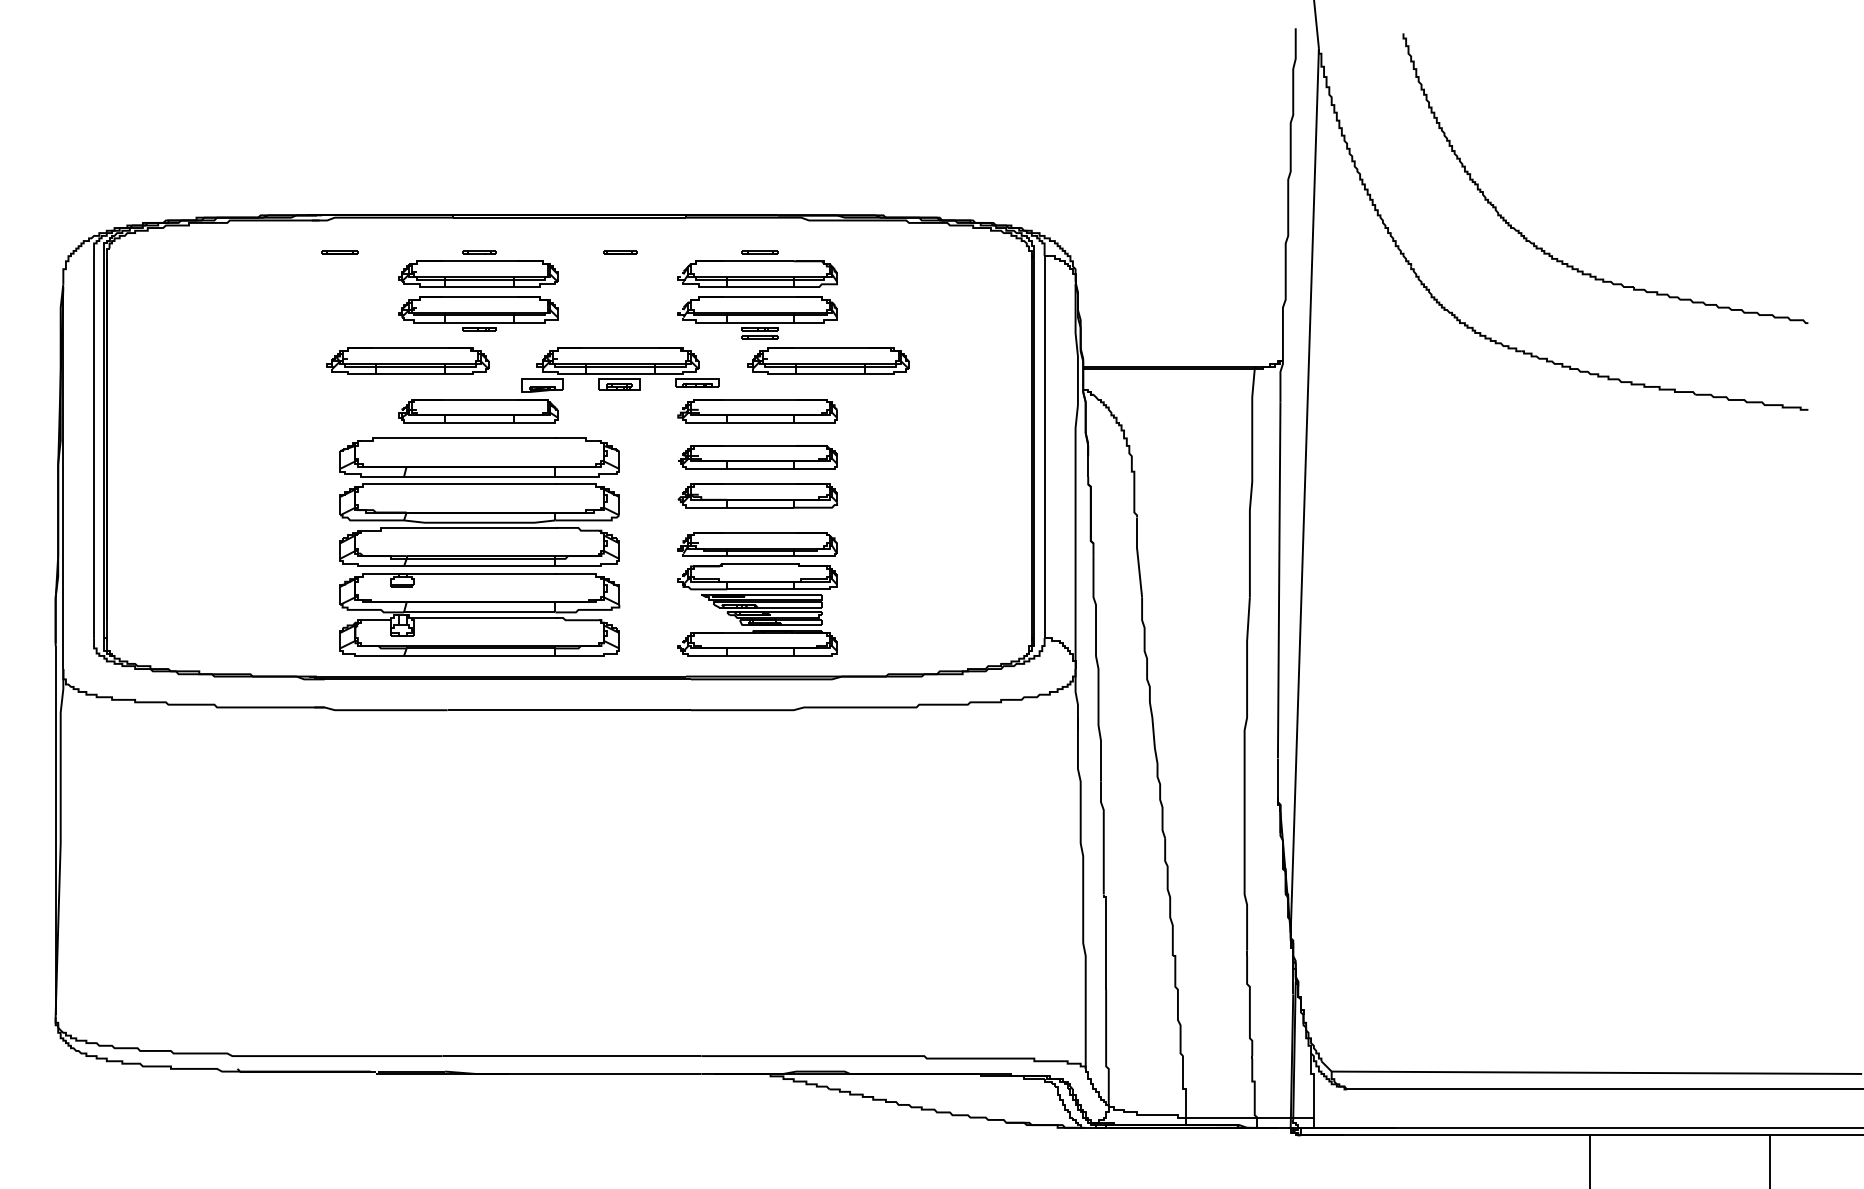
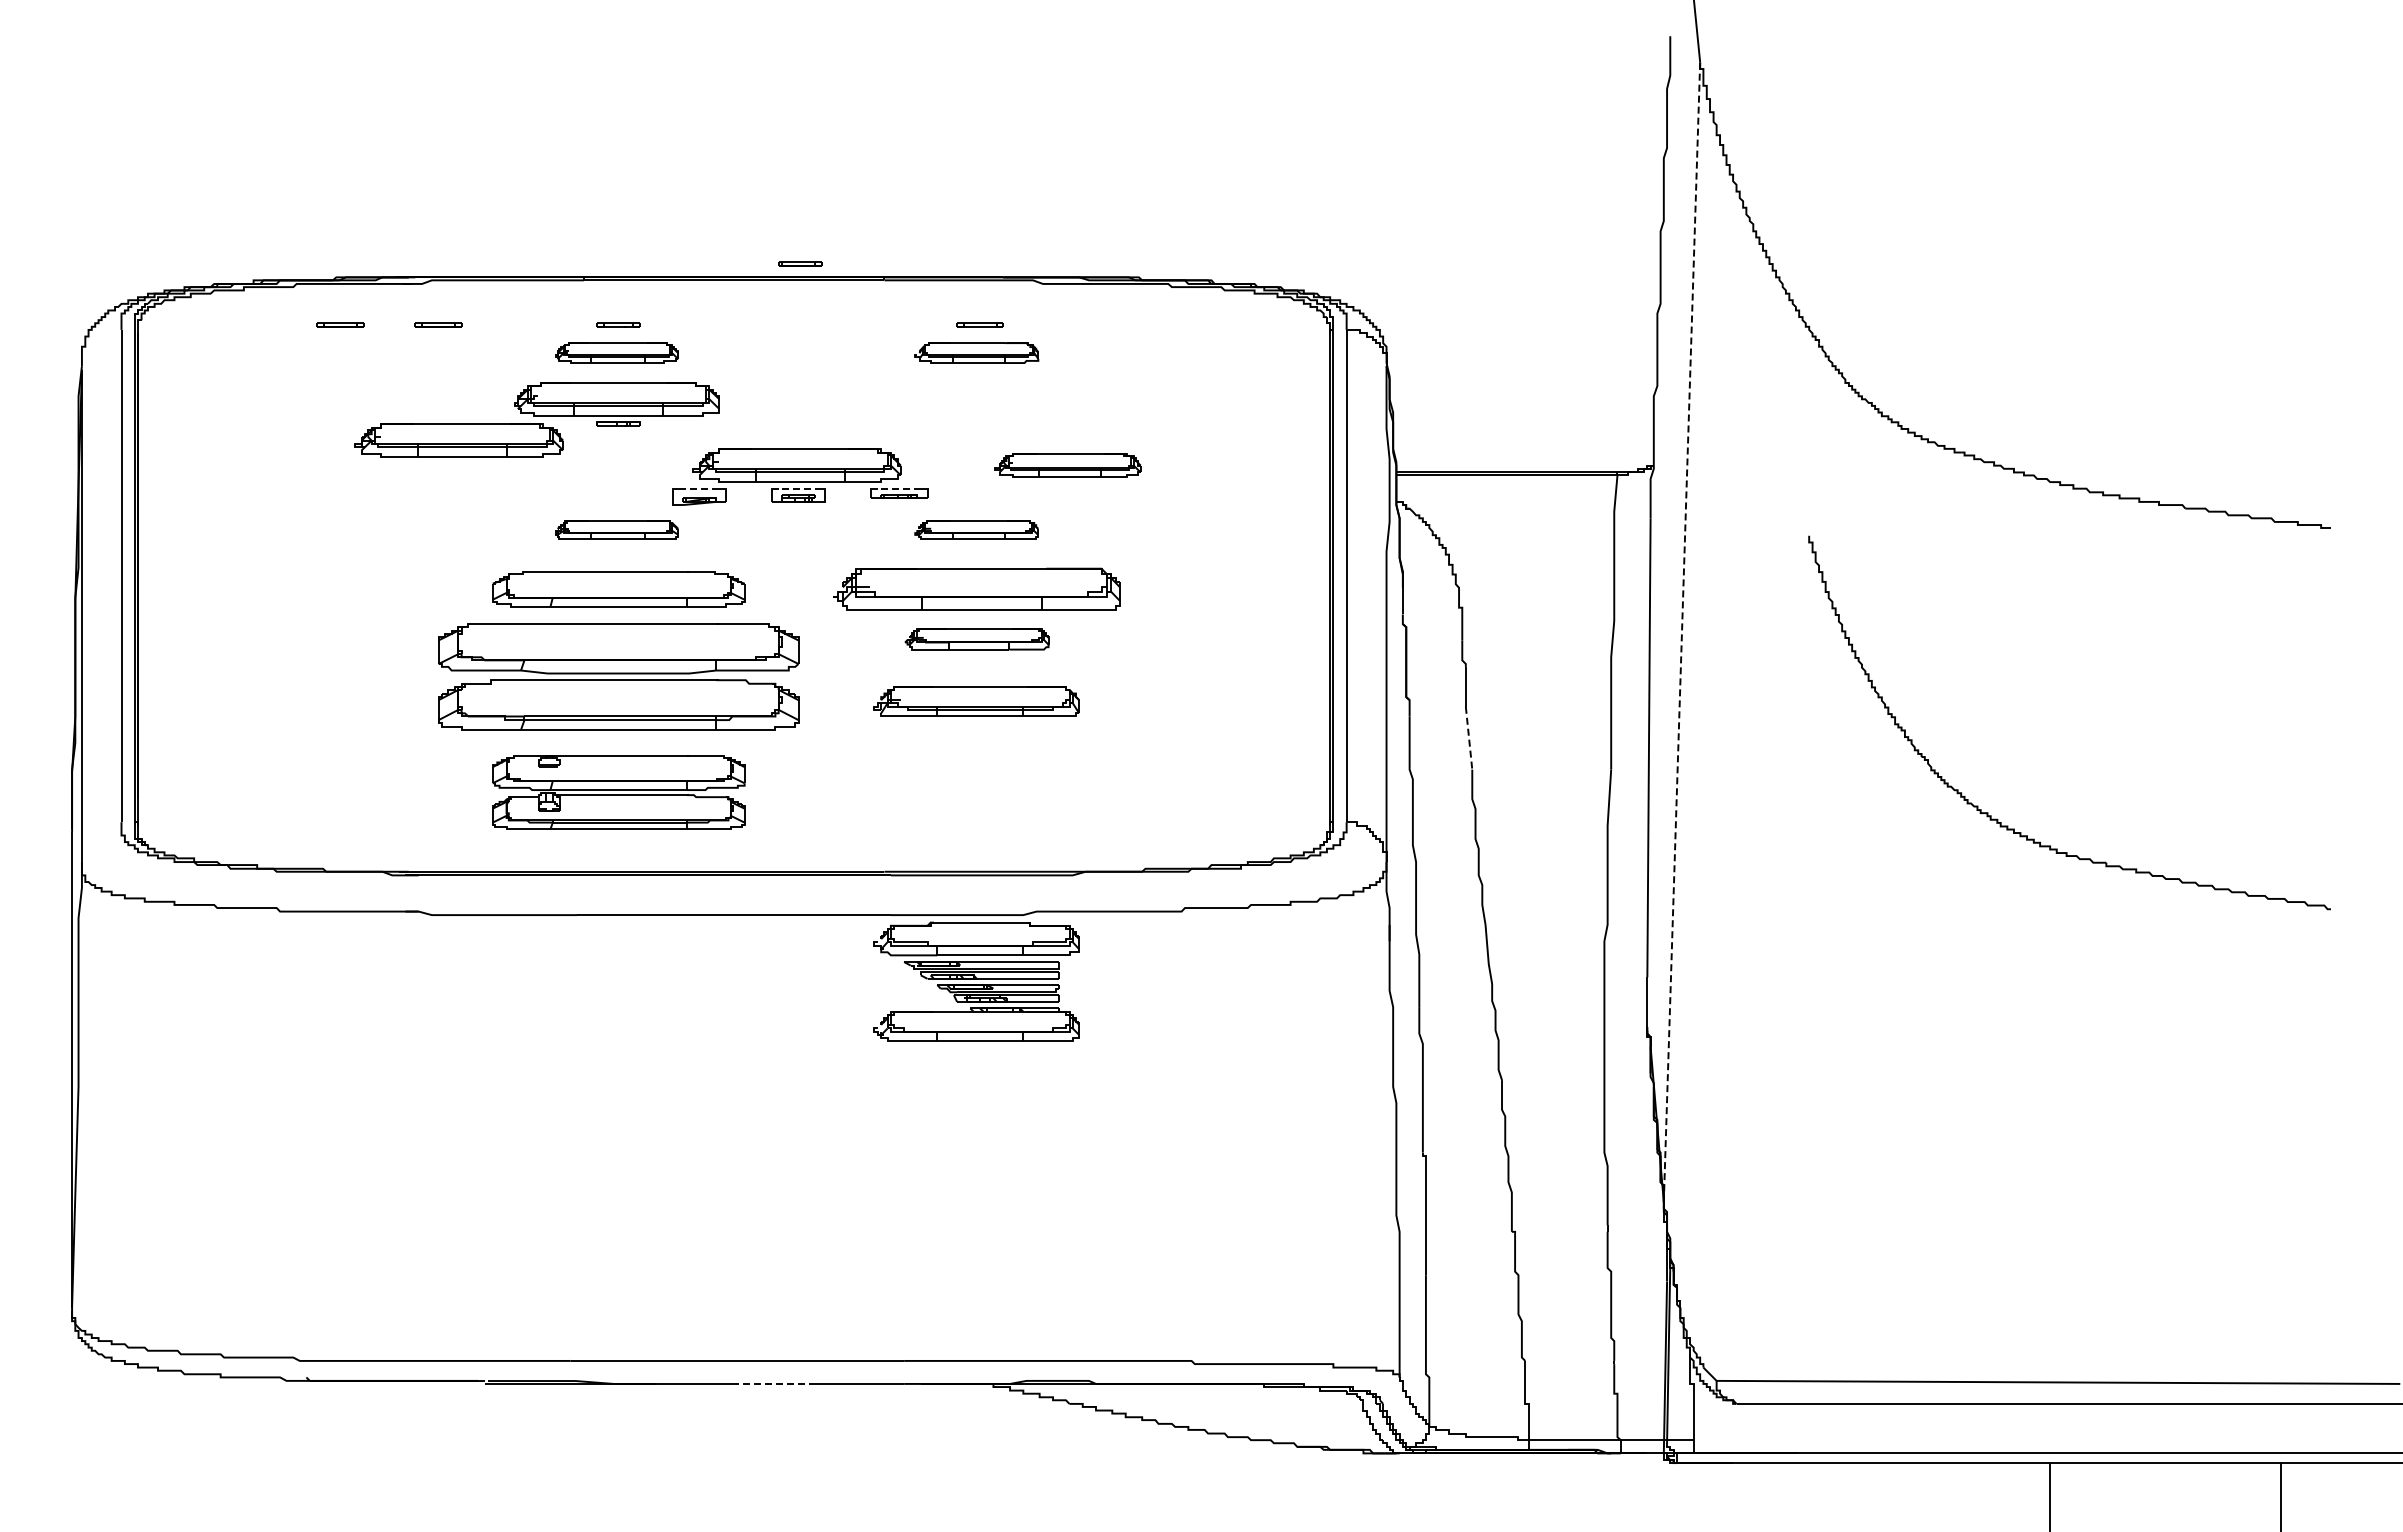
part: (263, 251) -> (340, 324), added
part: (620, 251) -> (800, 263), moved
part: (1562, 260) -> (2014, 828), moved
part: (757, 273) -> (976, 352), size x0.6
part: (478, 274) -> (616, 353), size x0.6
part: (757, 317) -> (976, 409), removed
part: (407, 361) -> (458, 440), moved
part: (828, 361) -> (1067, 465), size x0.7
line: (542, 379) -> (699, 488), solid -> dashed
line: (620, 379) -> (800, 488), solid -> dashed
line: (696, 379) -> (898, 488), solid -> dashed
part: (478, 410) -> (616, 529), size x0.6
part: (757, 410) -> (976, 529), size x0.6
part: (757, 456) -> (976, 588), size x1.4
part: (479, 457) -> (618, 589), size x0.7
line: (1305, 490) -> (1682, 631), solid -> dashed
part: (757, 495) -> (976, 638), size x0.7
line: (1139, 573) -> (1469, 738), solid -> dashed
part: (757, 609) -> (976, 981), moved
part: (479, 615) -> (618, 792), size x0.7
line: (600, 1073) -> (774, 1383), solid -> dashed

